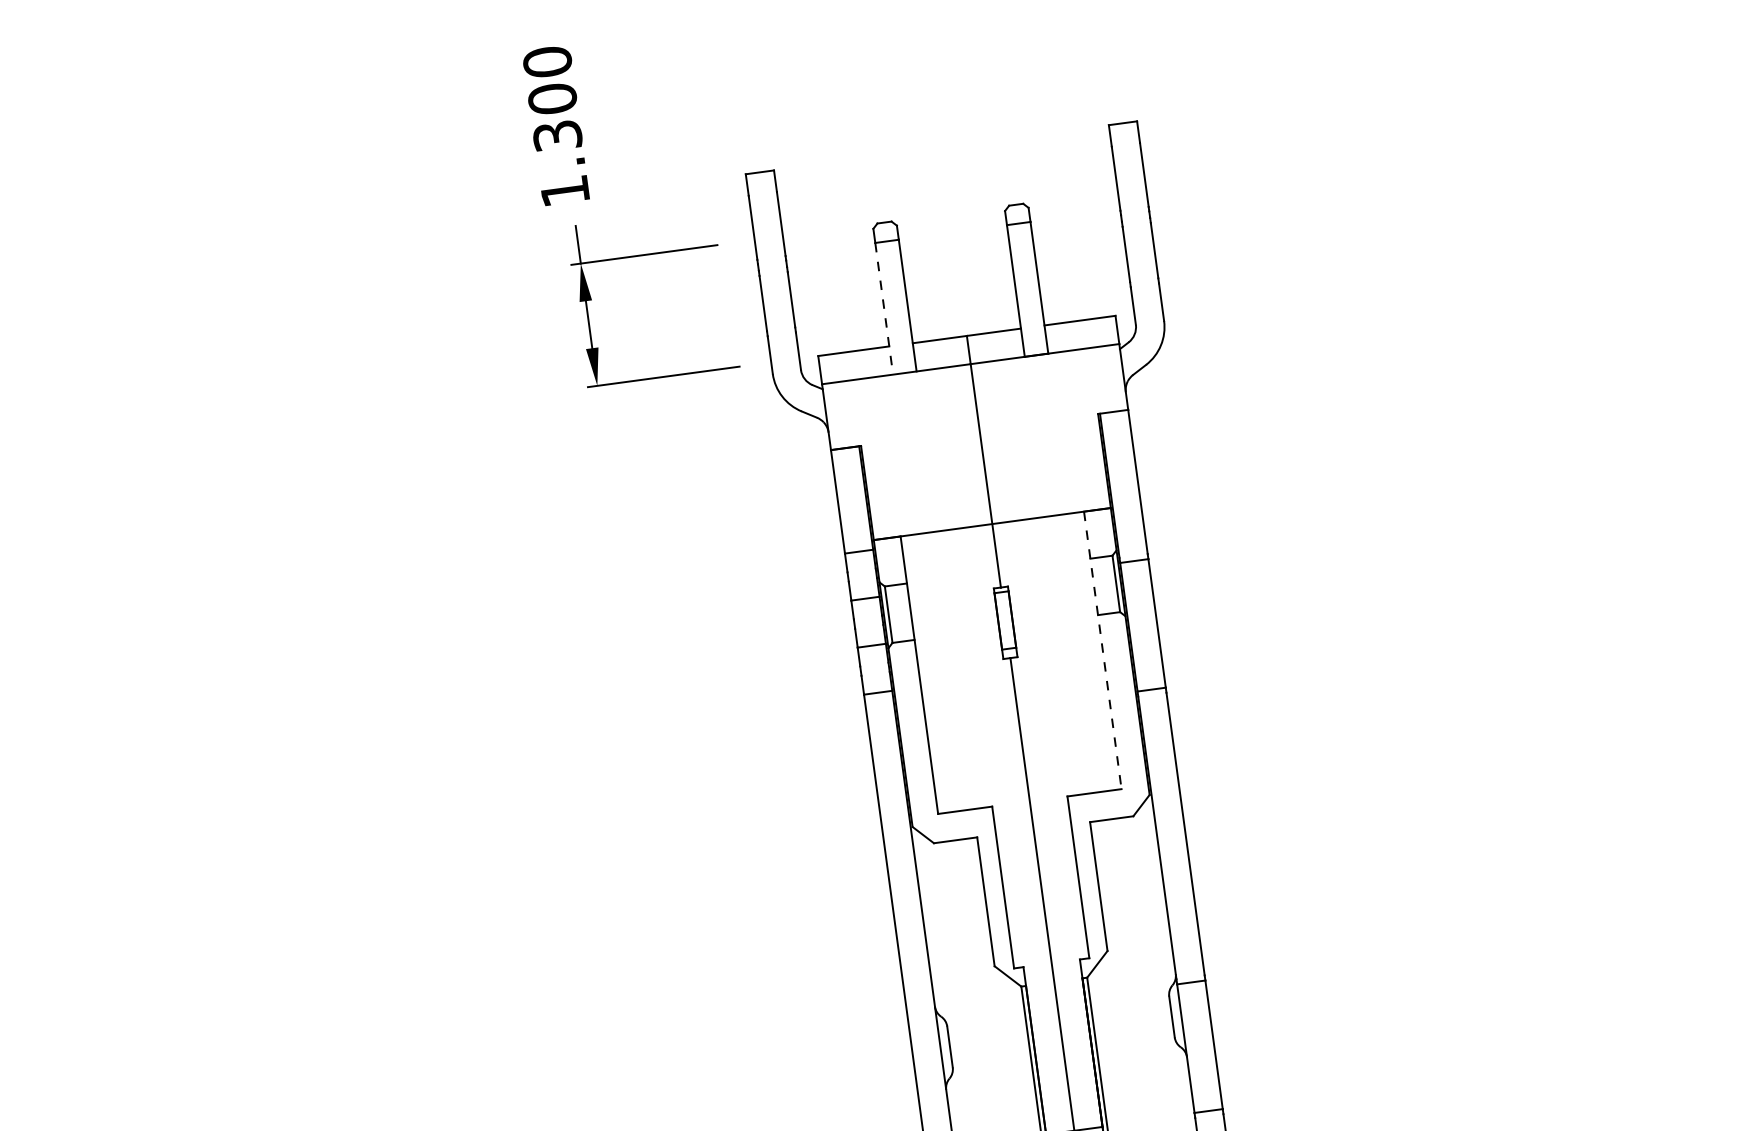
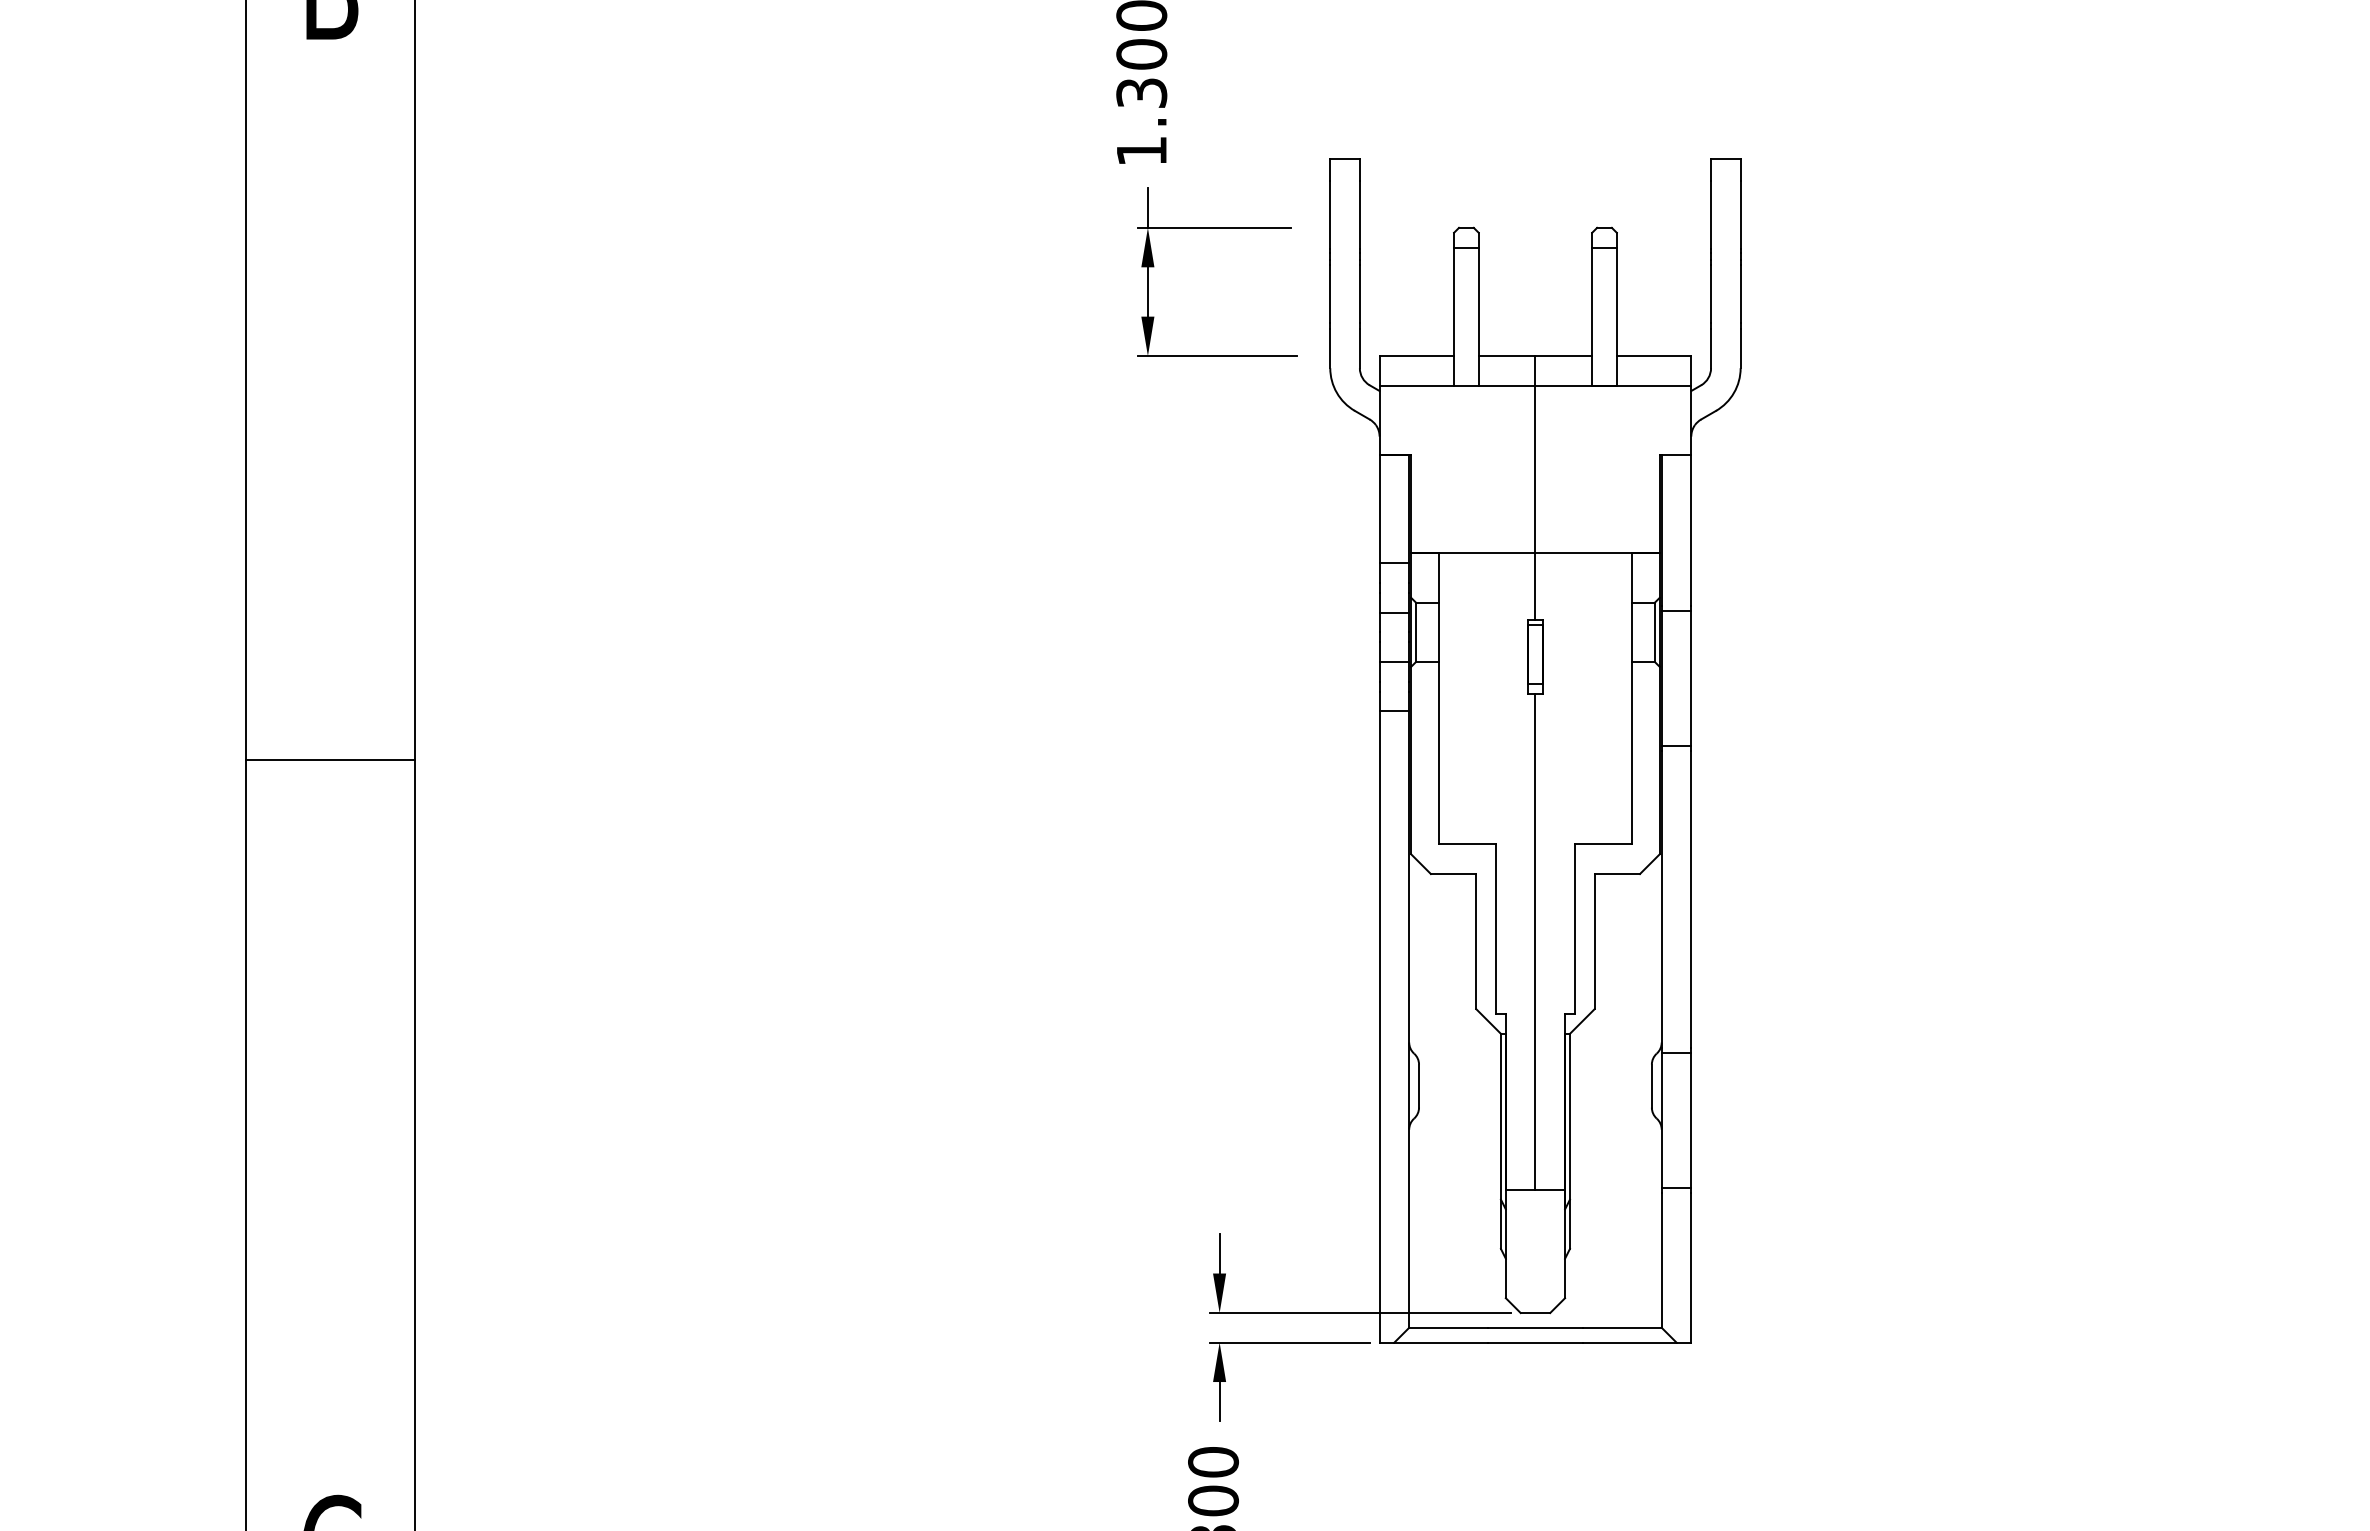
line: (884, 309) -> (1454, 317), dashed -> solid
line: (1102, 650) -> (1631, 698), dashed -> solid

